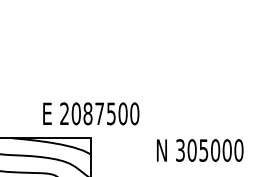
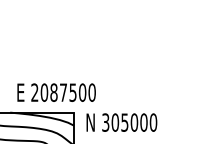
text: (91, 113) -> (56, 92), moved
text: (200, 150) -> (122, 122), moved

